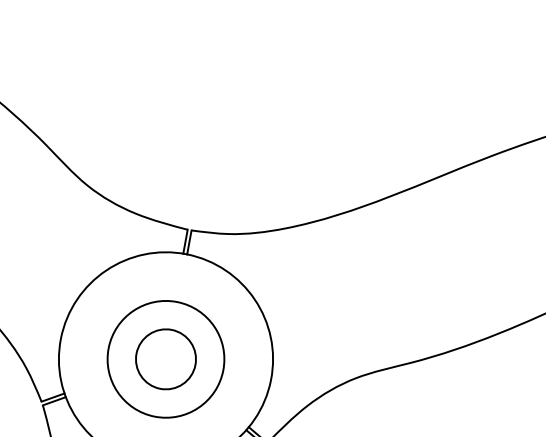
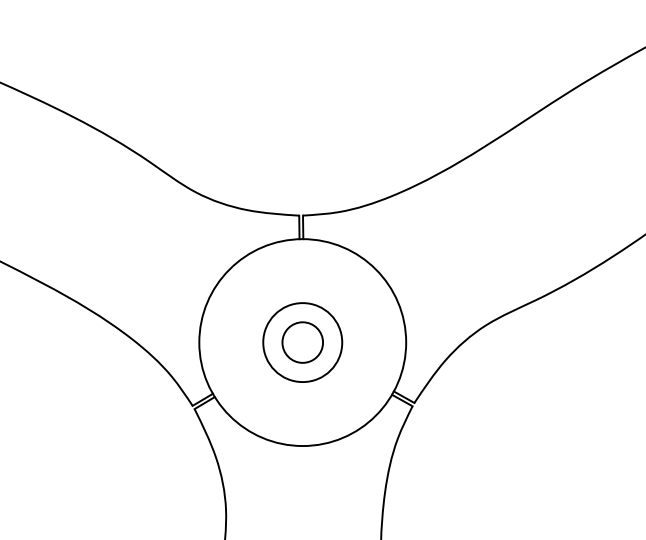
circle: (165, 359) -> (302, 342), size x0.7
circle: (165, 359) -> (302, 342), size x0.7

